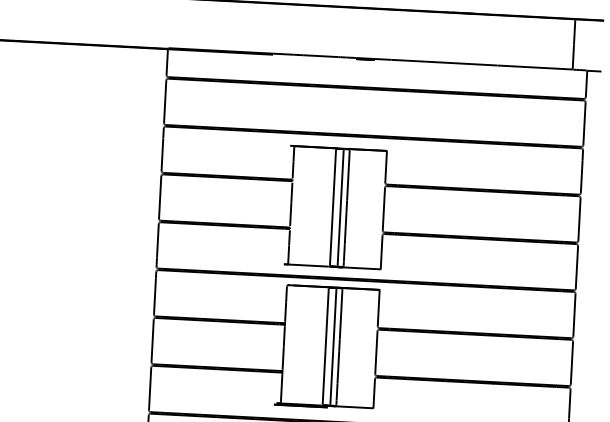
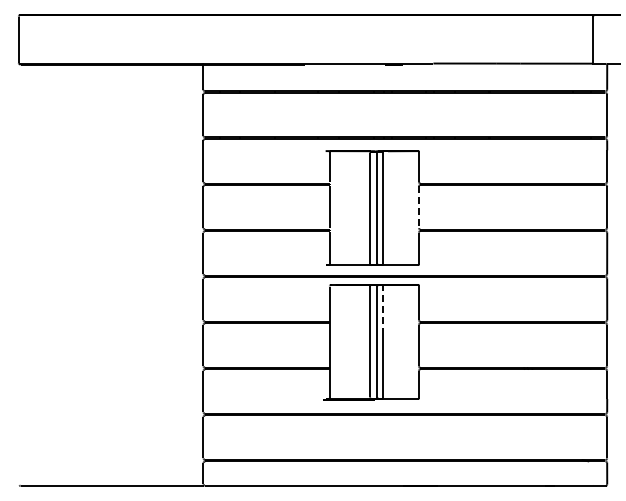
line: (383, 209) -> (418, 207), solid -> dashed
line: (341, 314) -> (383, 310), solid -> dashed

